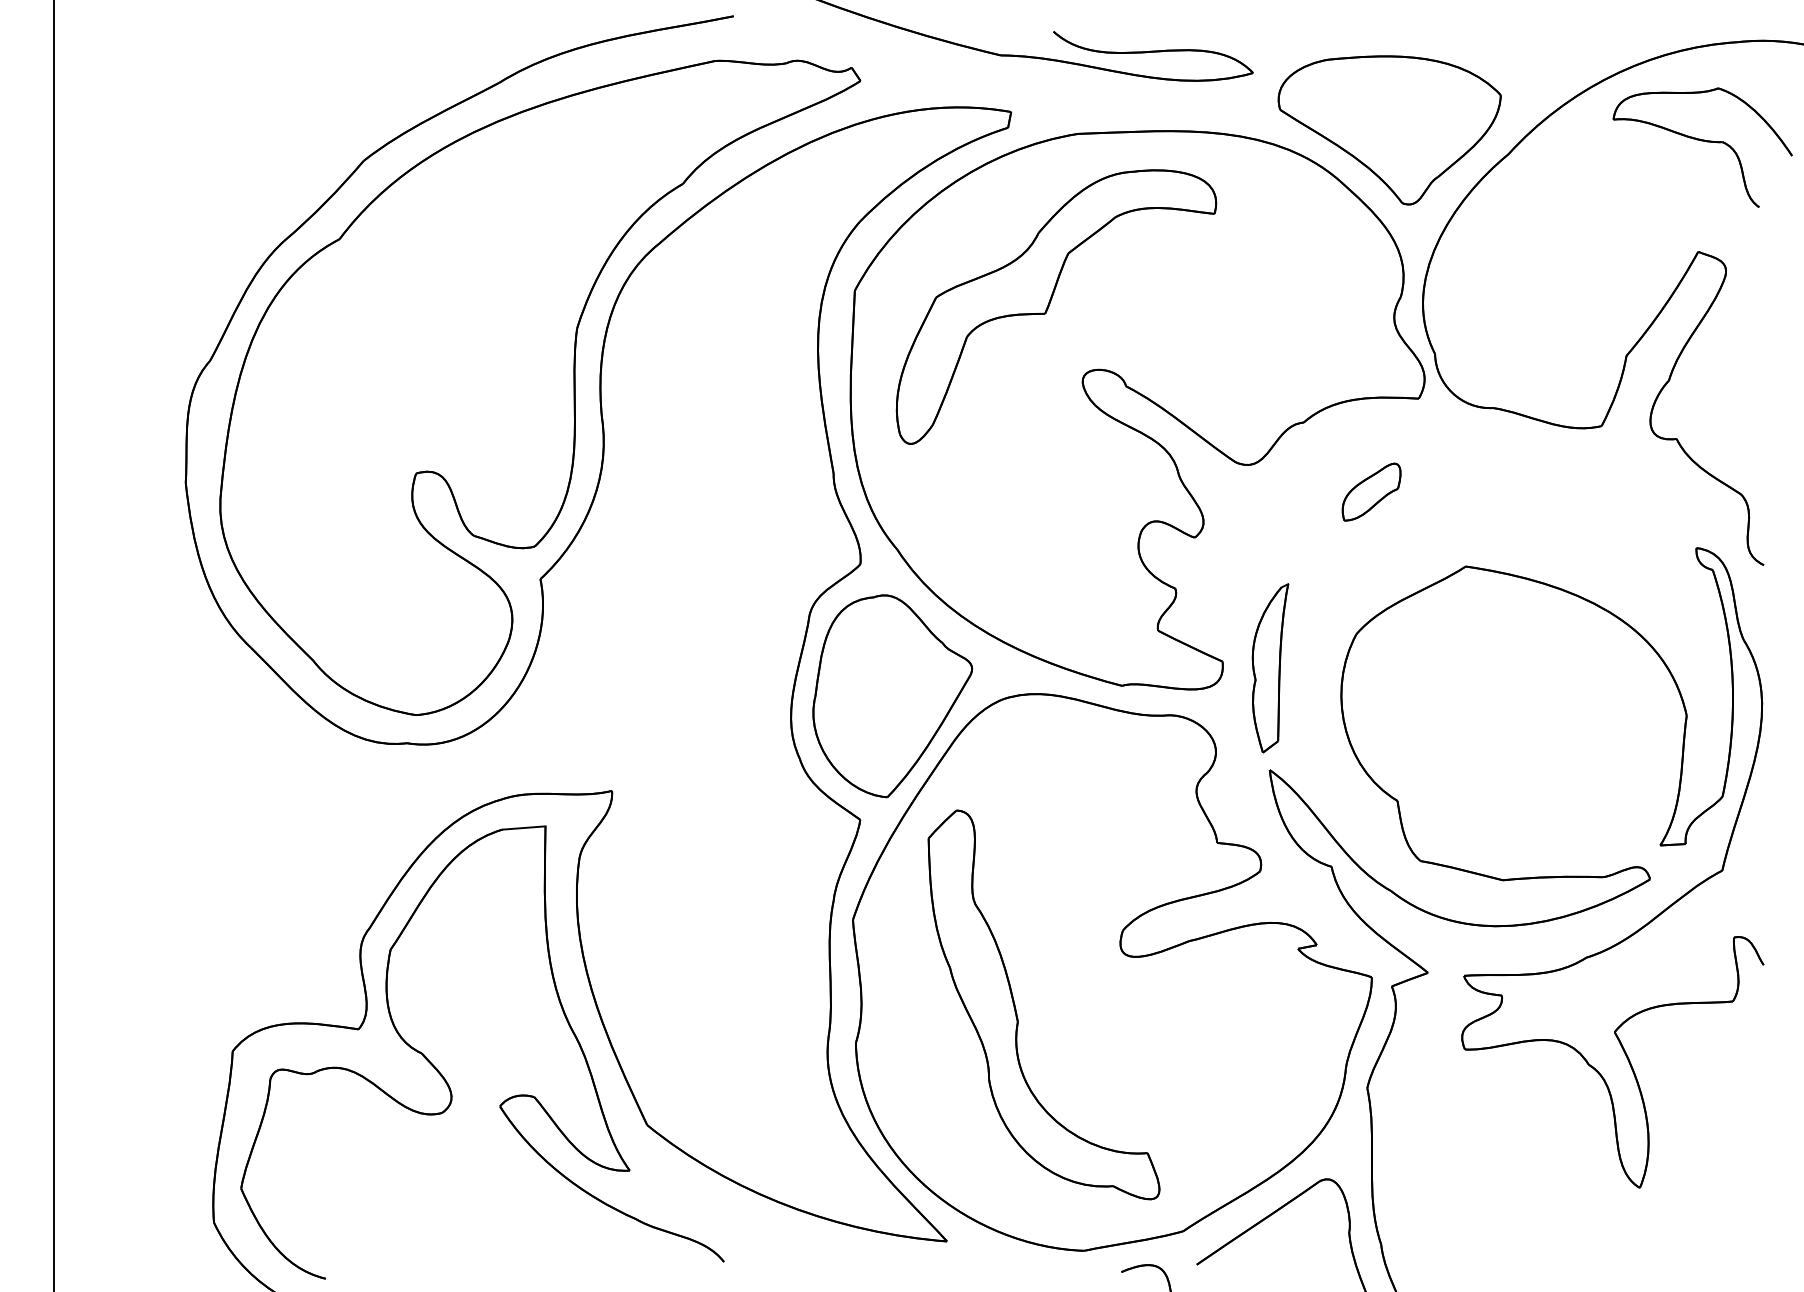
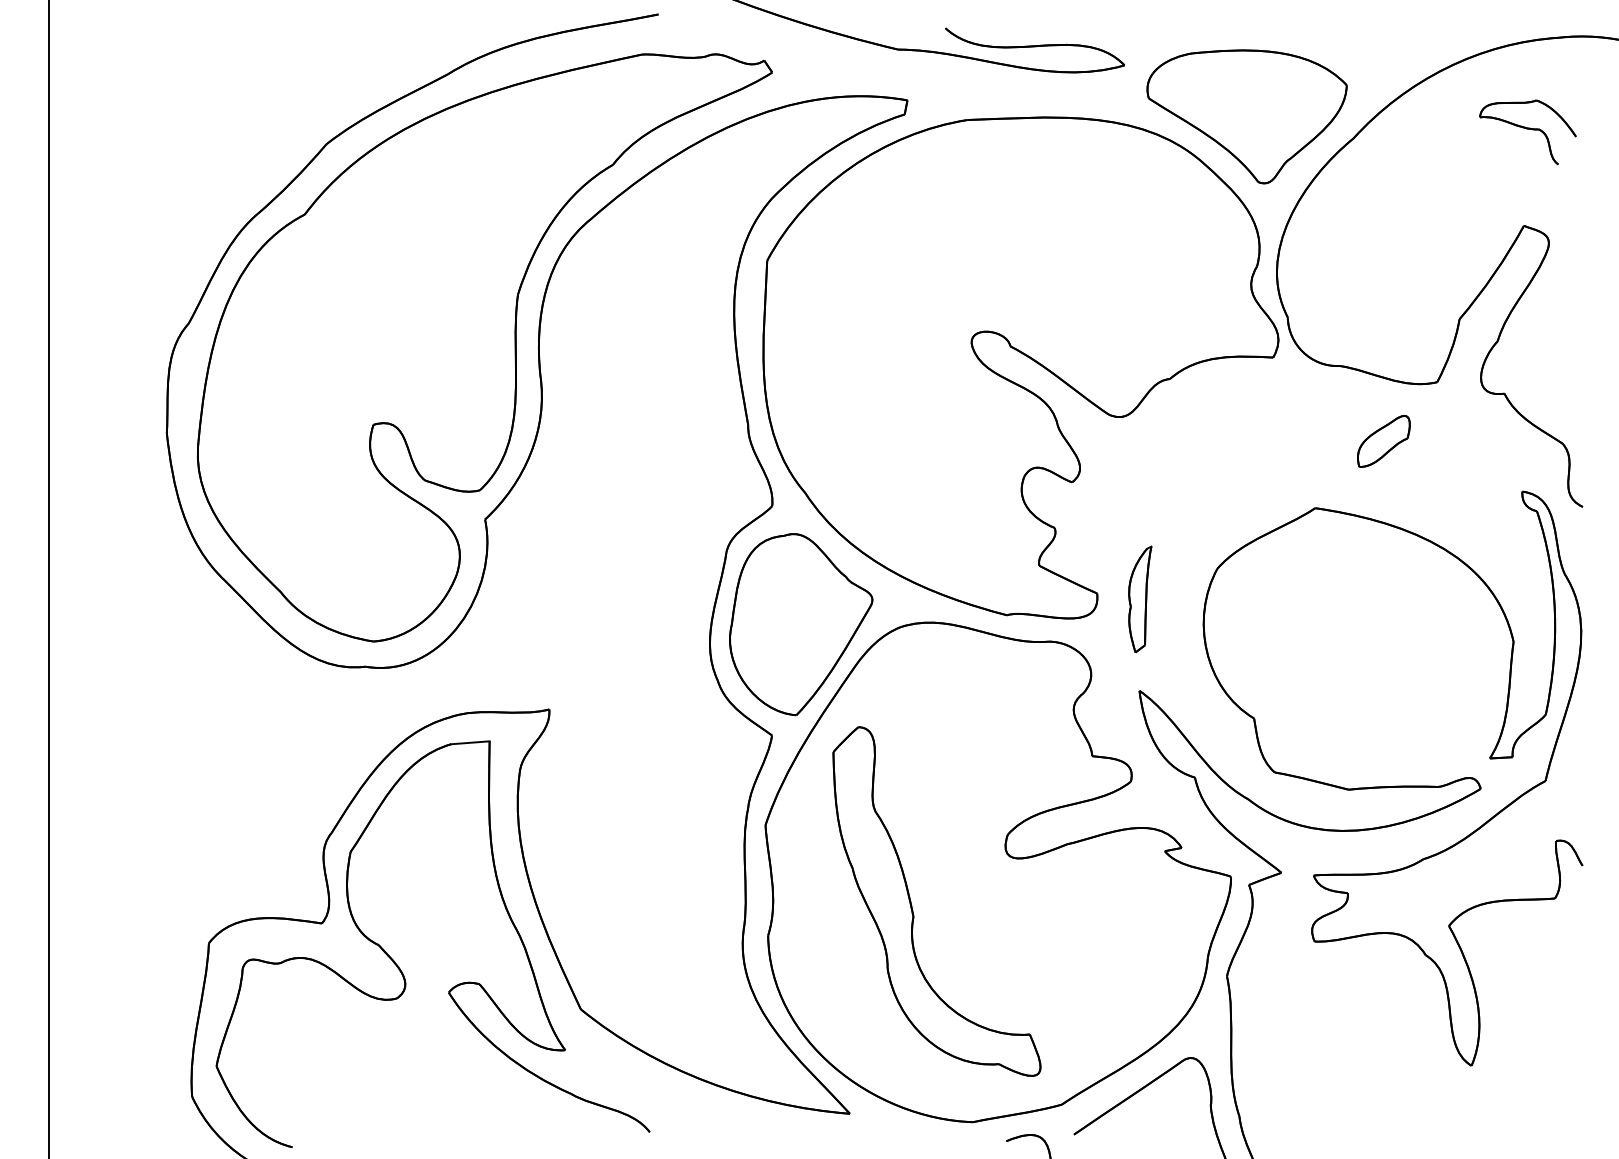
part: (1702, 147) -> (1527, 132), size x0.6
part: (1050, 304) -> (942, 273), removed
part: (1371, 492) -> (1383, 441), moved
part: (1270, 668) -> (1140, 599), size x0.7

